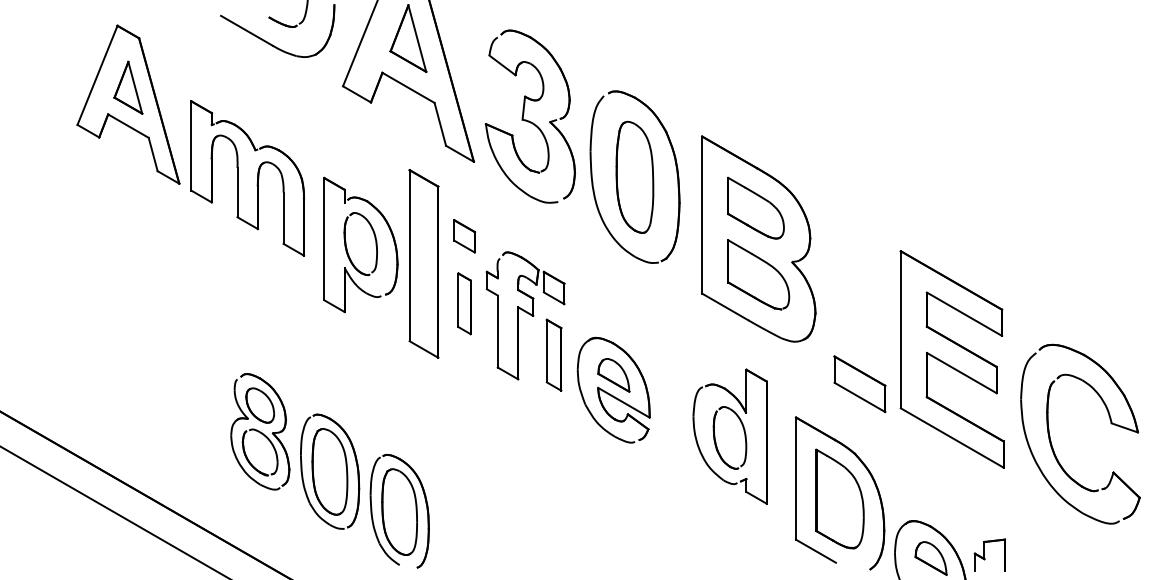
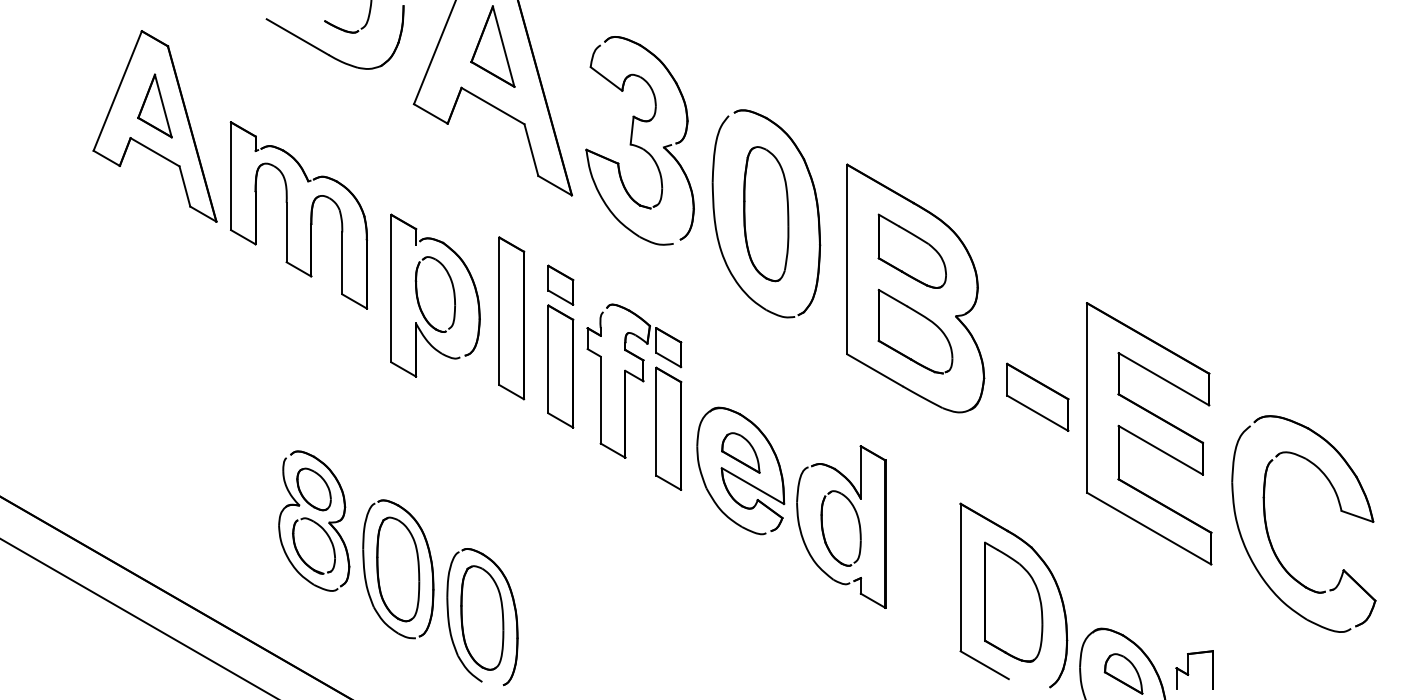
part: (423, 263) -> (511, 318), size x0.71
part: (464, 303) -> (560, 366), size x1.67
part: (553, 354) -> (667, 427), size x1.43
part: (859, 384) -> (1037, 397), moved
part: (715, 436) -> (823, 526), moved

